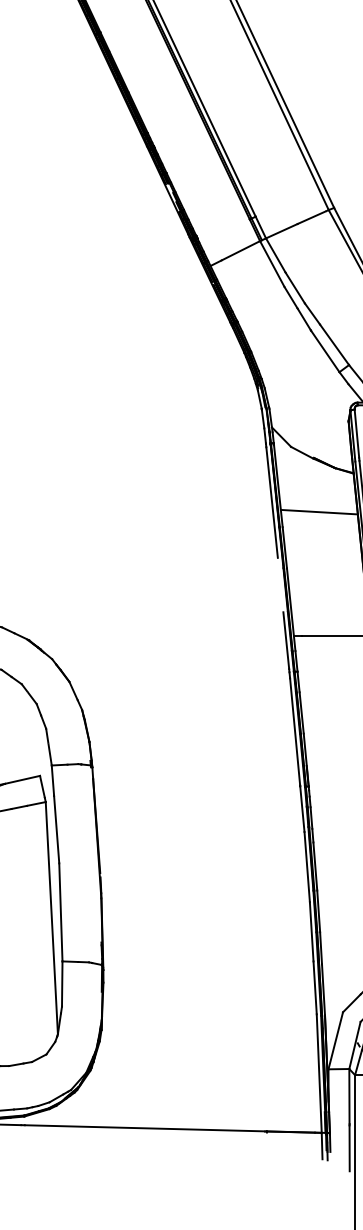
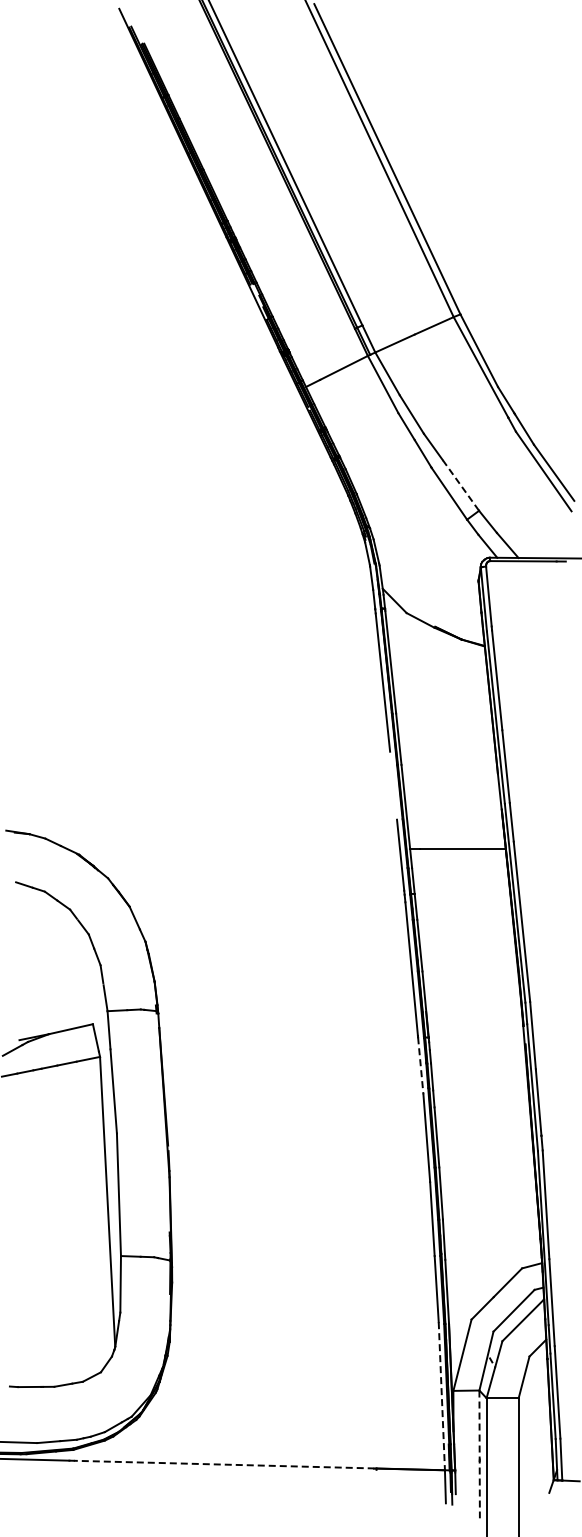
line: (334, 344) -> (461, 485), solid -> dashed
line: (318, 512) -> (441, 694), removed
line: (302, 808) -> (420, 1065), solid -> dashed
line: (318, 1073) -> (441, 1396), solid -> dashed
line: (349, 1120) -> (479, 1454), solid -> dashed
line: (144, 1128) -> (223, 1464), solid -> dashed

